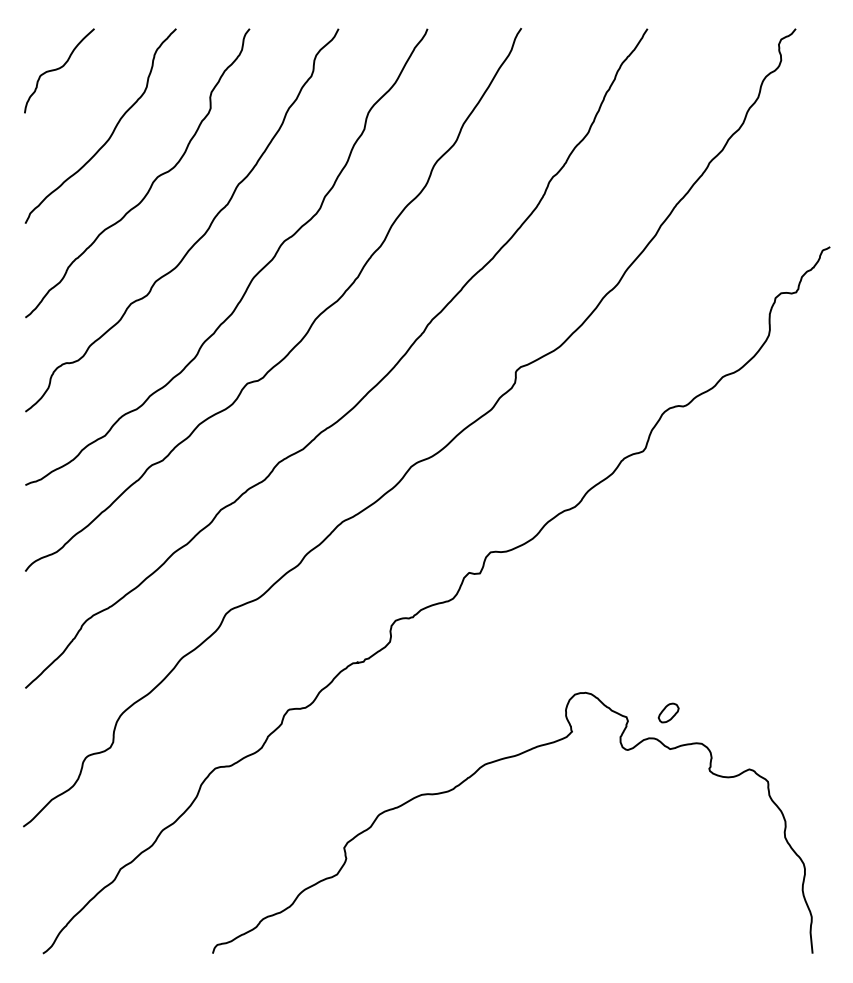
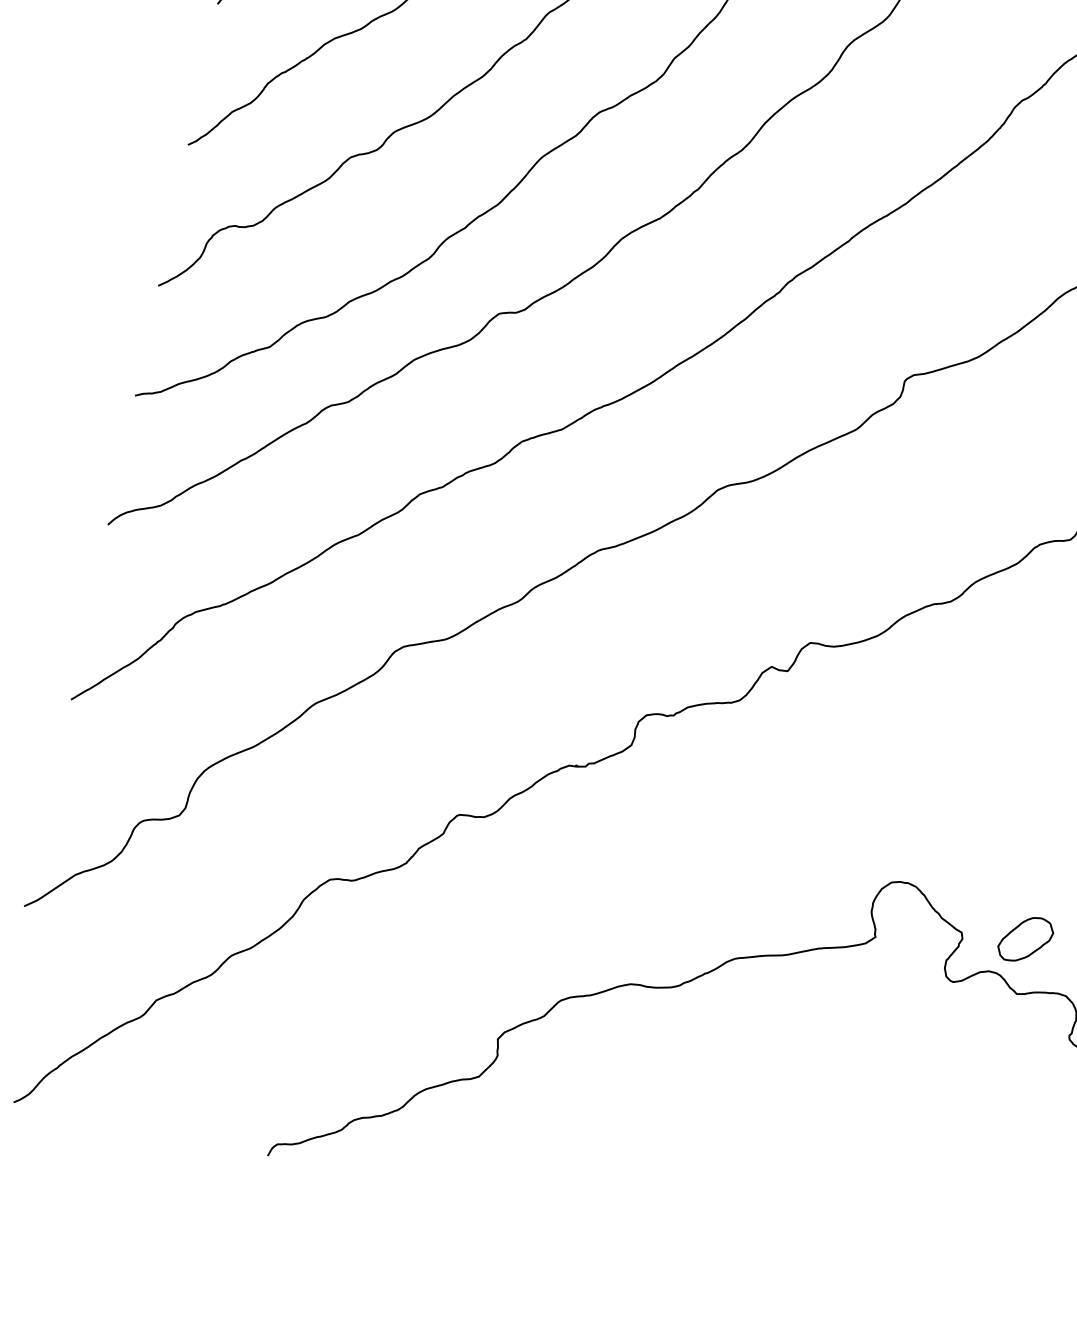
part: (668, 712) -> (1025, 938), size x1.67

